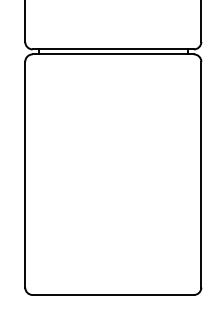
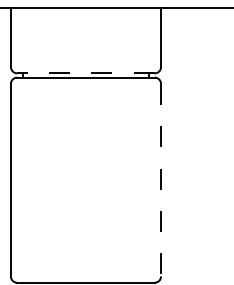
line: (113, 49) -> (86, 73), solid -> dashed
line: (201, 175) -> (161, 180), solid -> dashed

